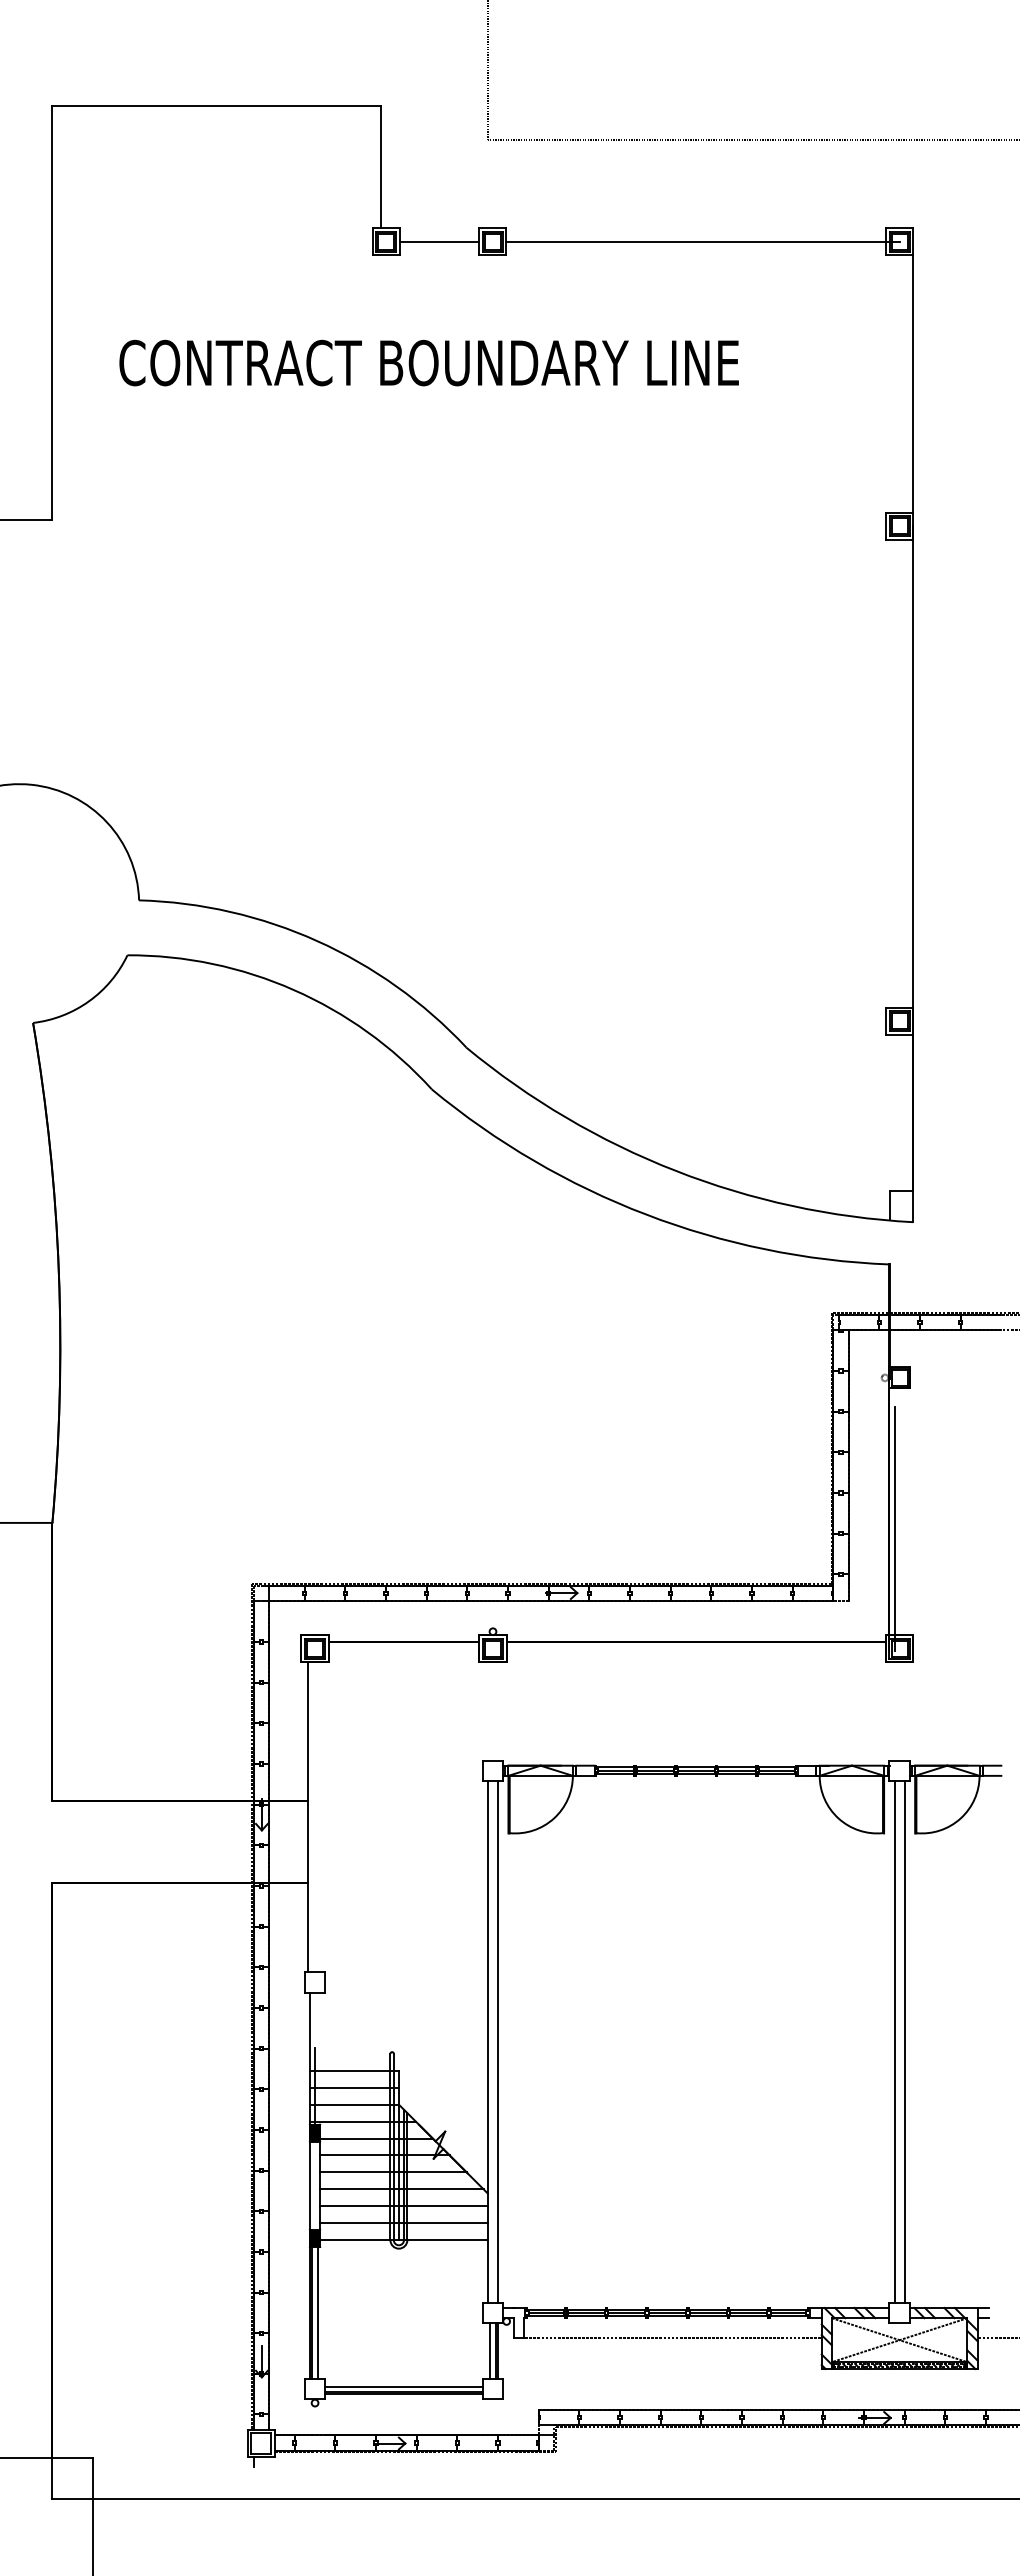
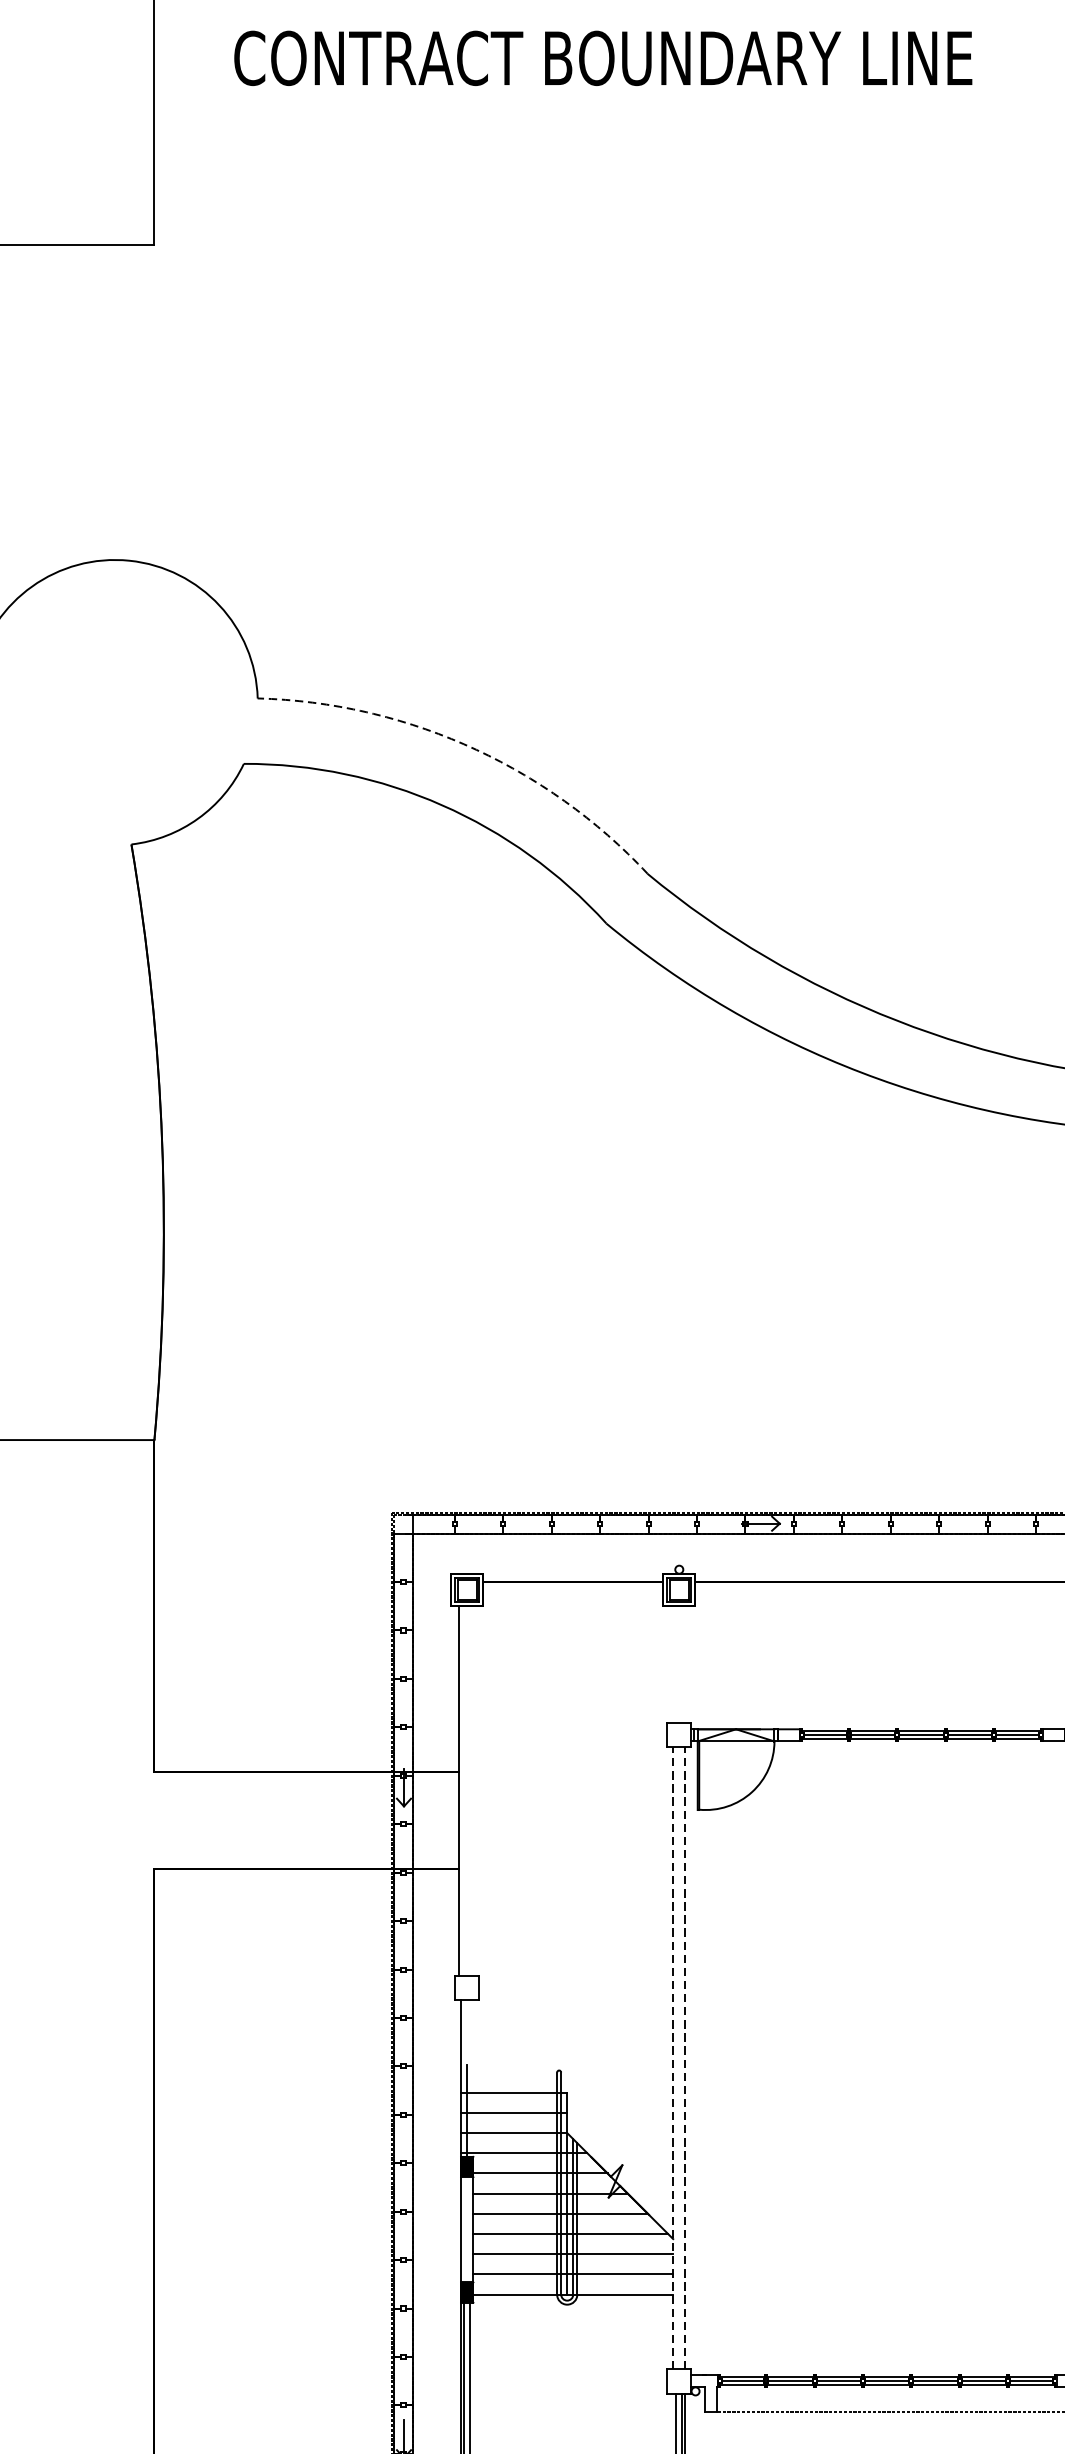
arc: (317, 941) -> (470, 747), solid -> dashed
line: (487, 2041) -> (672, 2057), solid -> dashed
line: (498, 2041) -> (685, 2057), solid -> dashed

